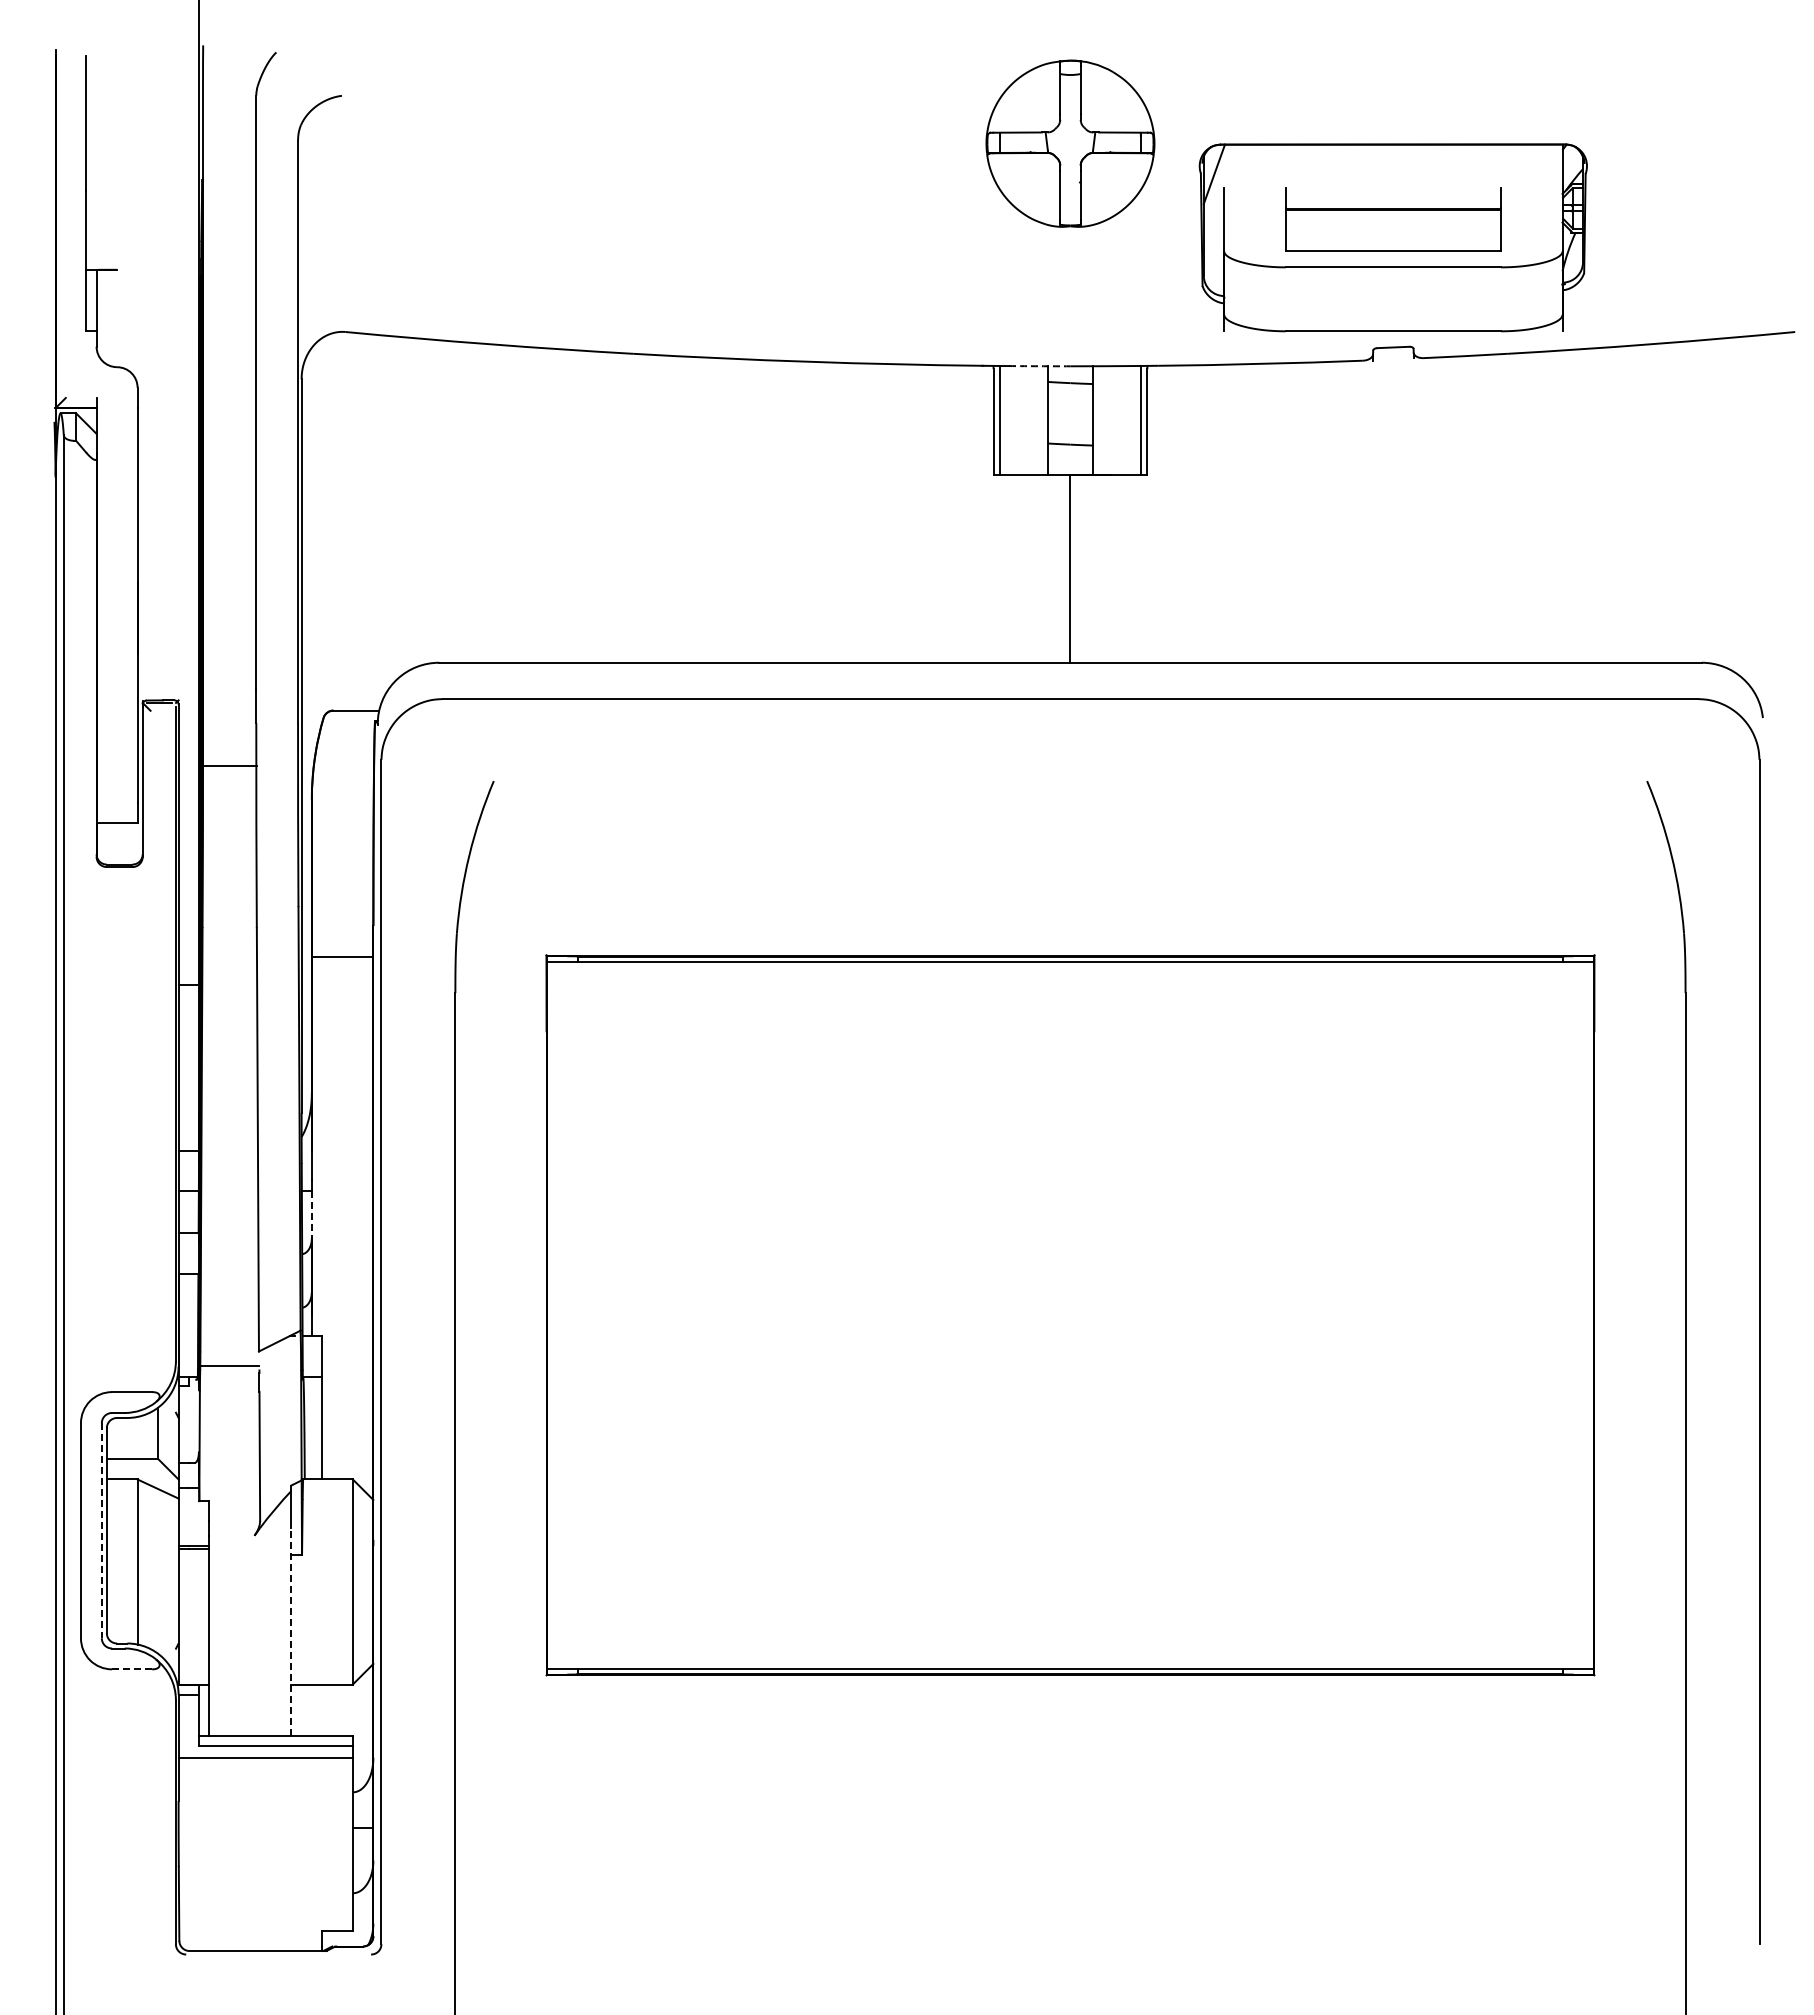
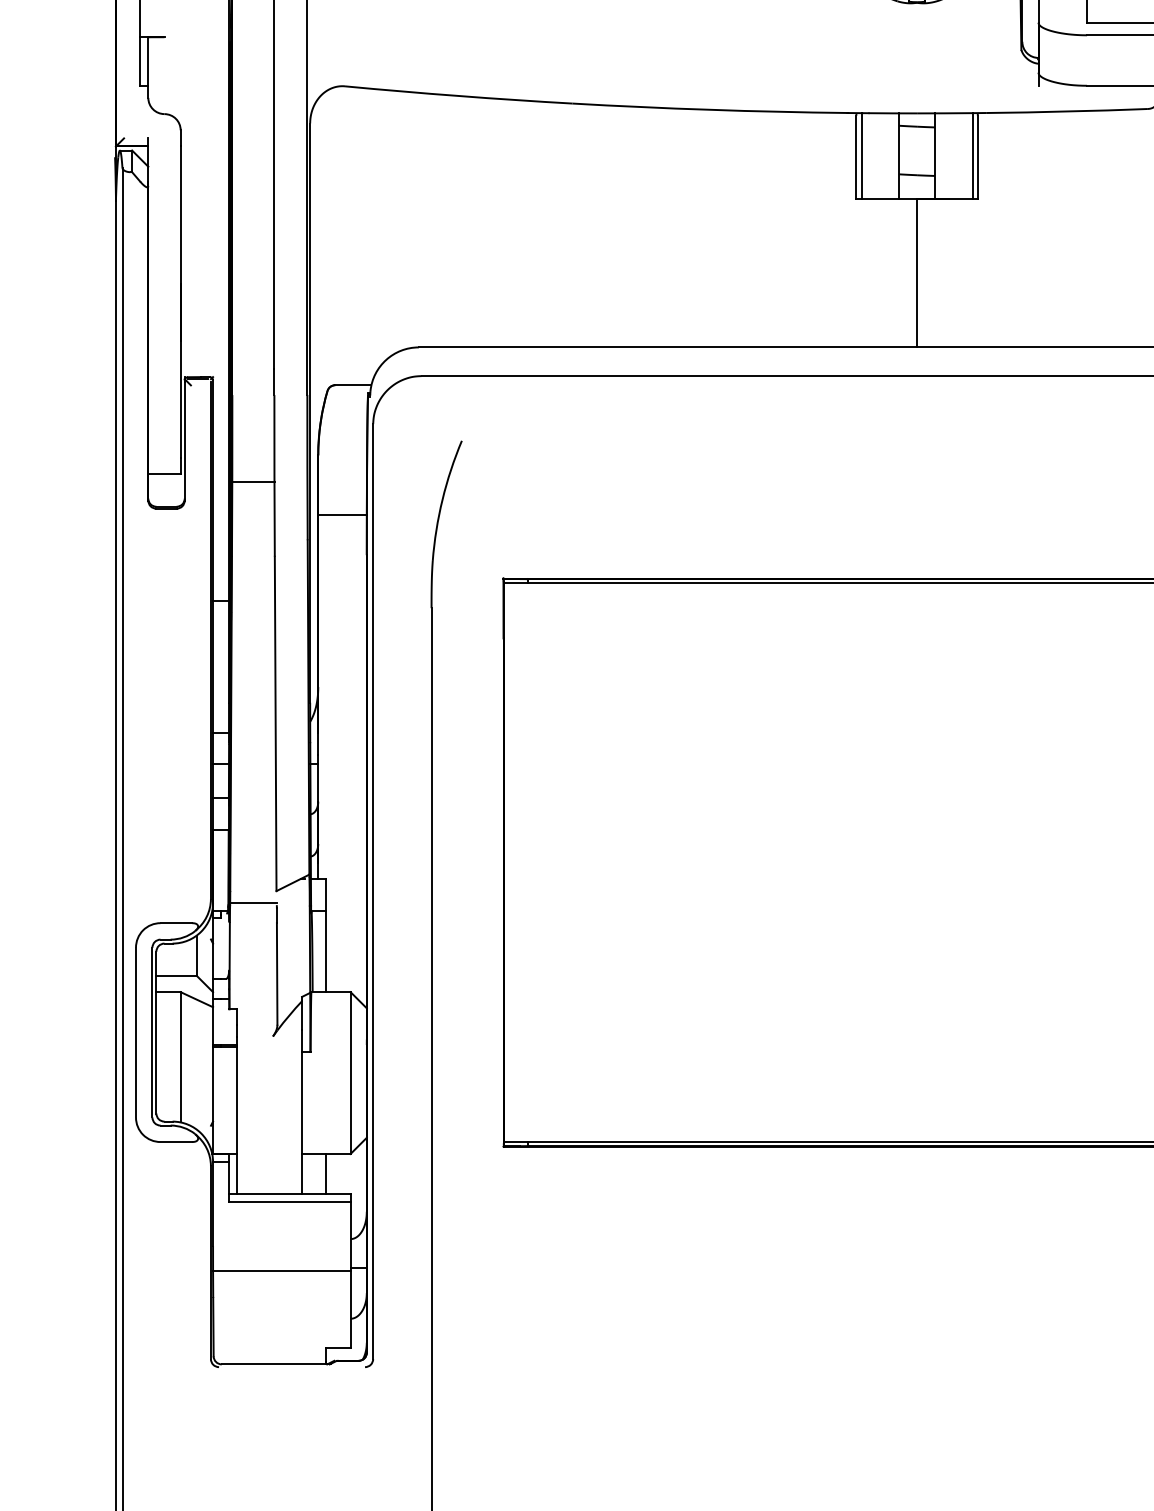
arc: (1039, 366) -> (892, 113), dashed -> solid
line: (229, 766) -> (253, 482), moved
line: (342, 956) -> (342, 514), moved
line: (311, 1214) -> (317, 782), dashed -> solid
line: (101, 1530) -> (152, 1032), dashed -> solid
line: (291, 1631) -> (302, 1112), dashed -> solid
line: (132, 1669) -> (176, 1142), dashed -> solid
line: (322, 1709) -> (326, 1173), added
line: (265, 1758) -> (281, 1271), moved

